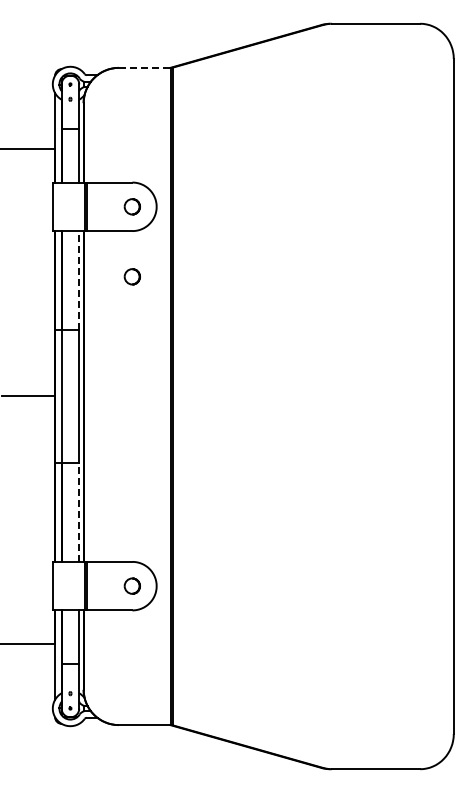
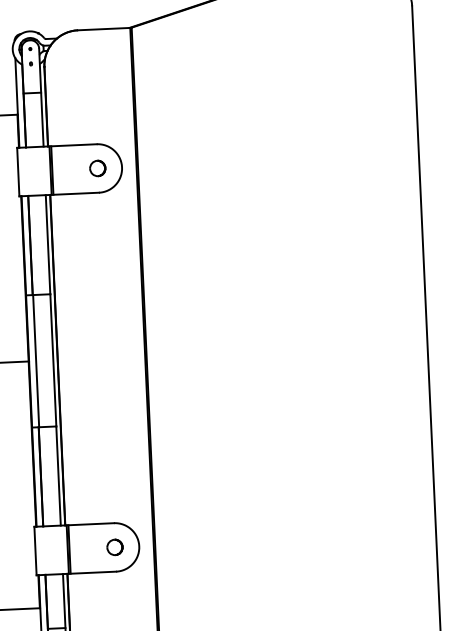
line: (145, 67) -> (104, 28), dashed -> solid
part: (131, 276) -> (100, 238), removed
line: (79, 280) -> (48, 244), dashed -> solid
line: (79, 512) -> (58, 476), dashed -> solid

